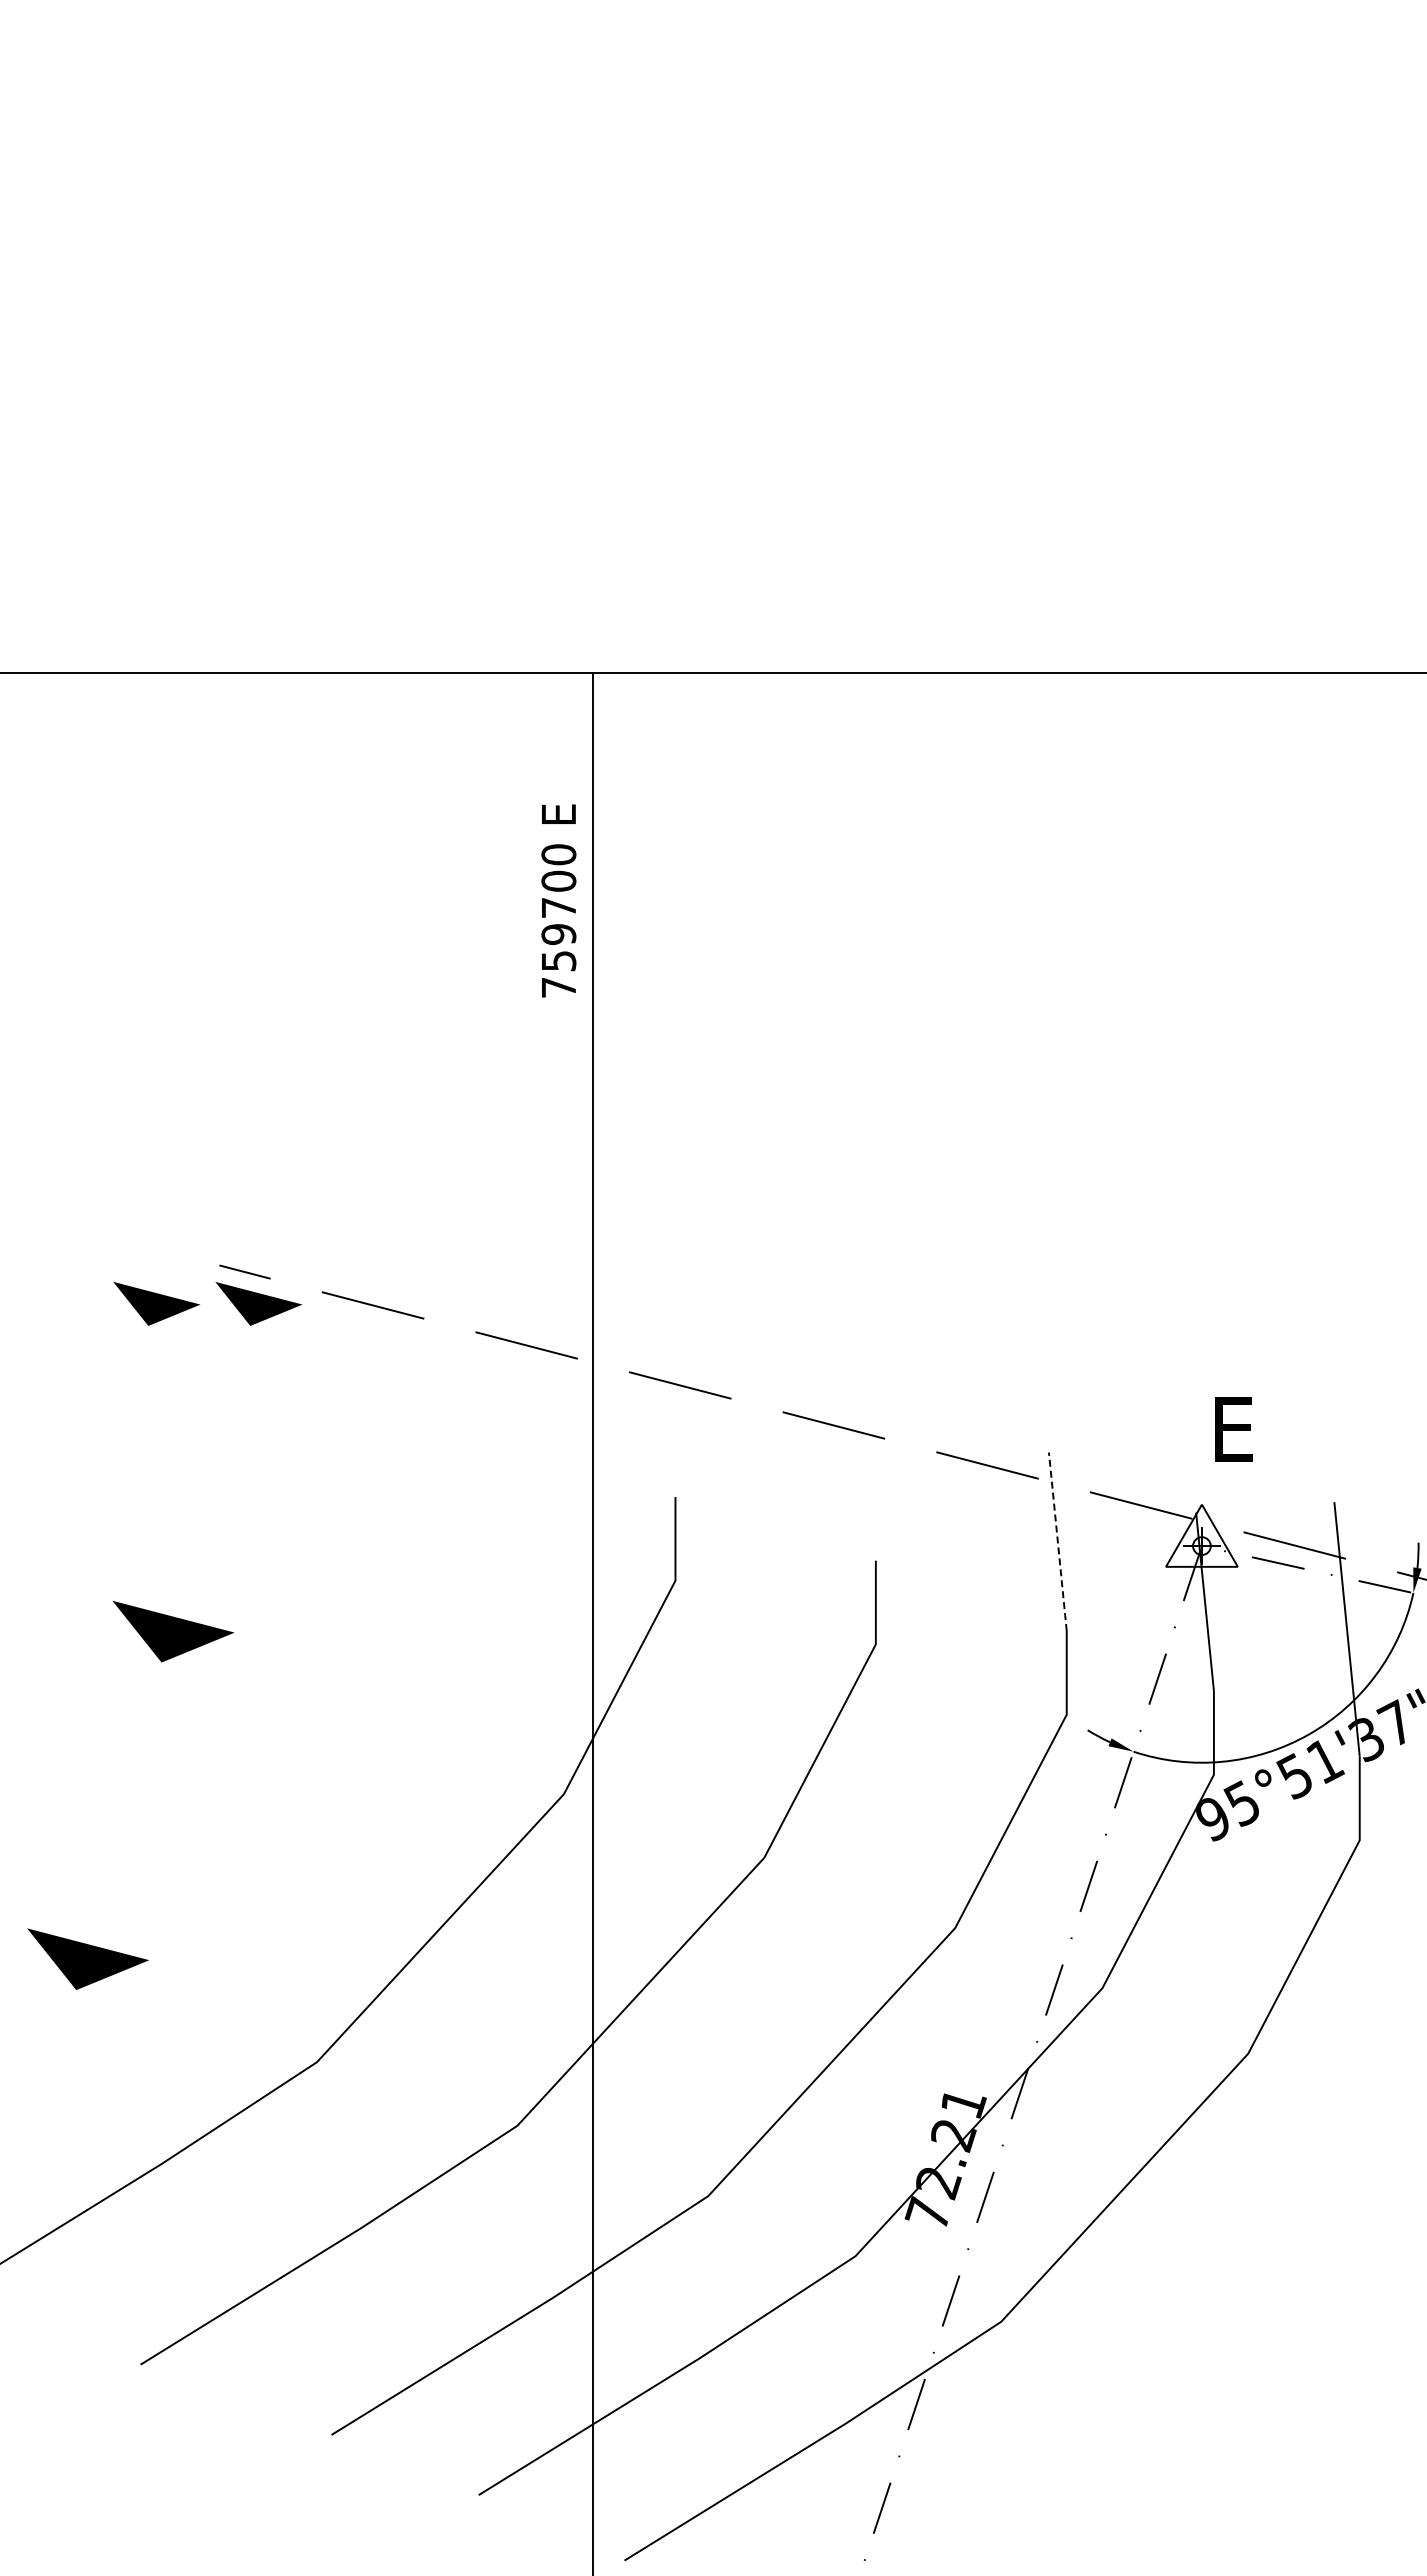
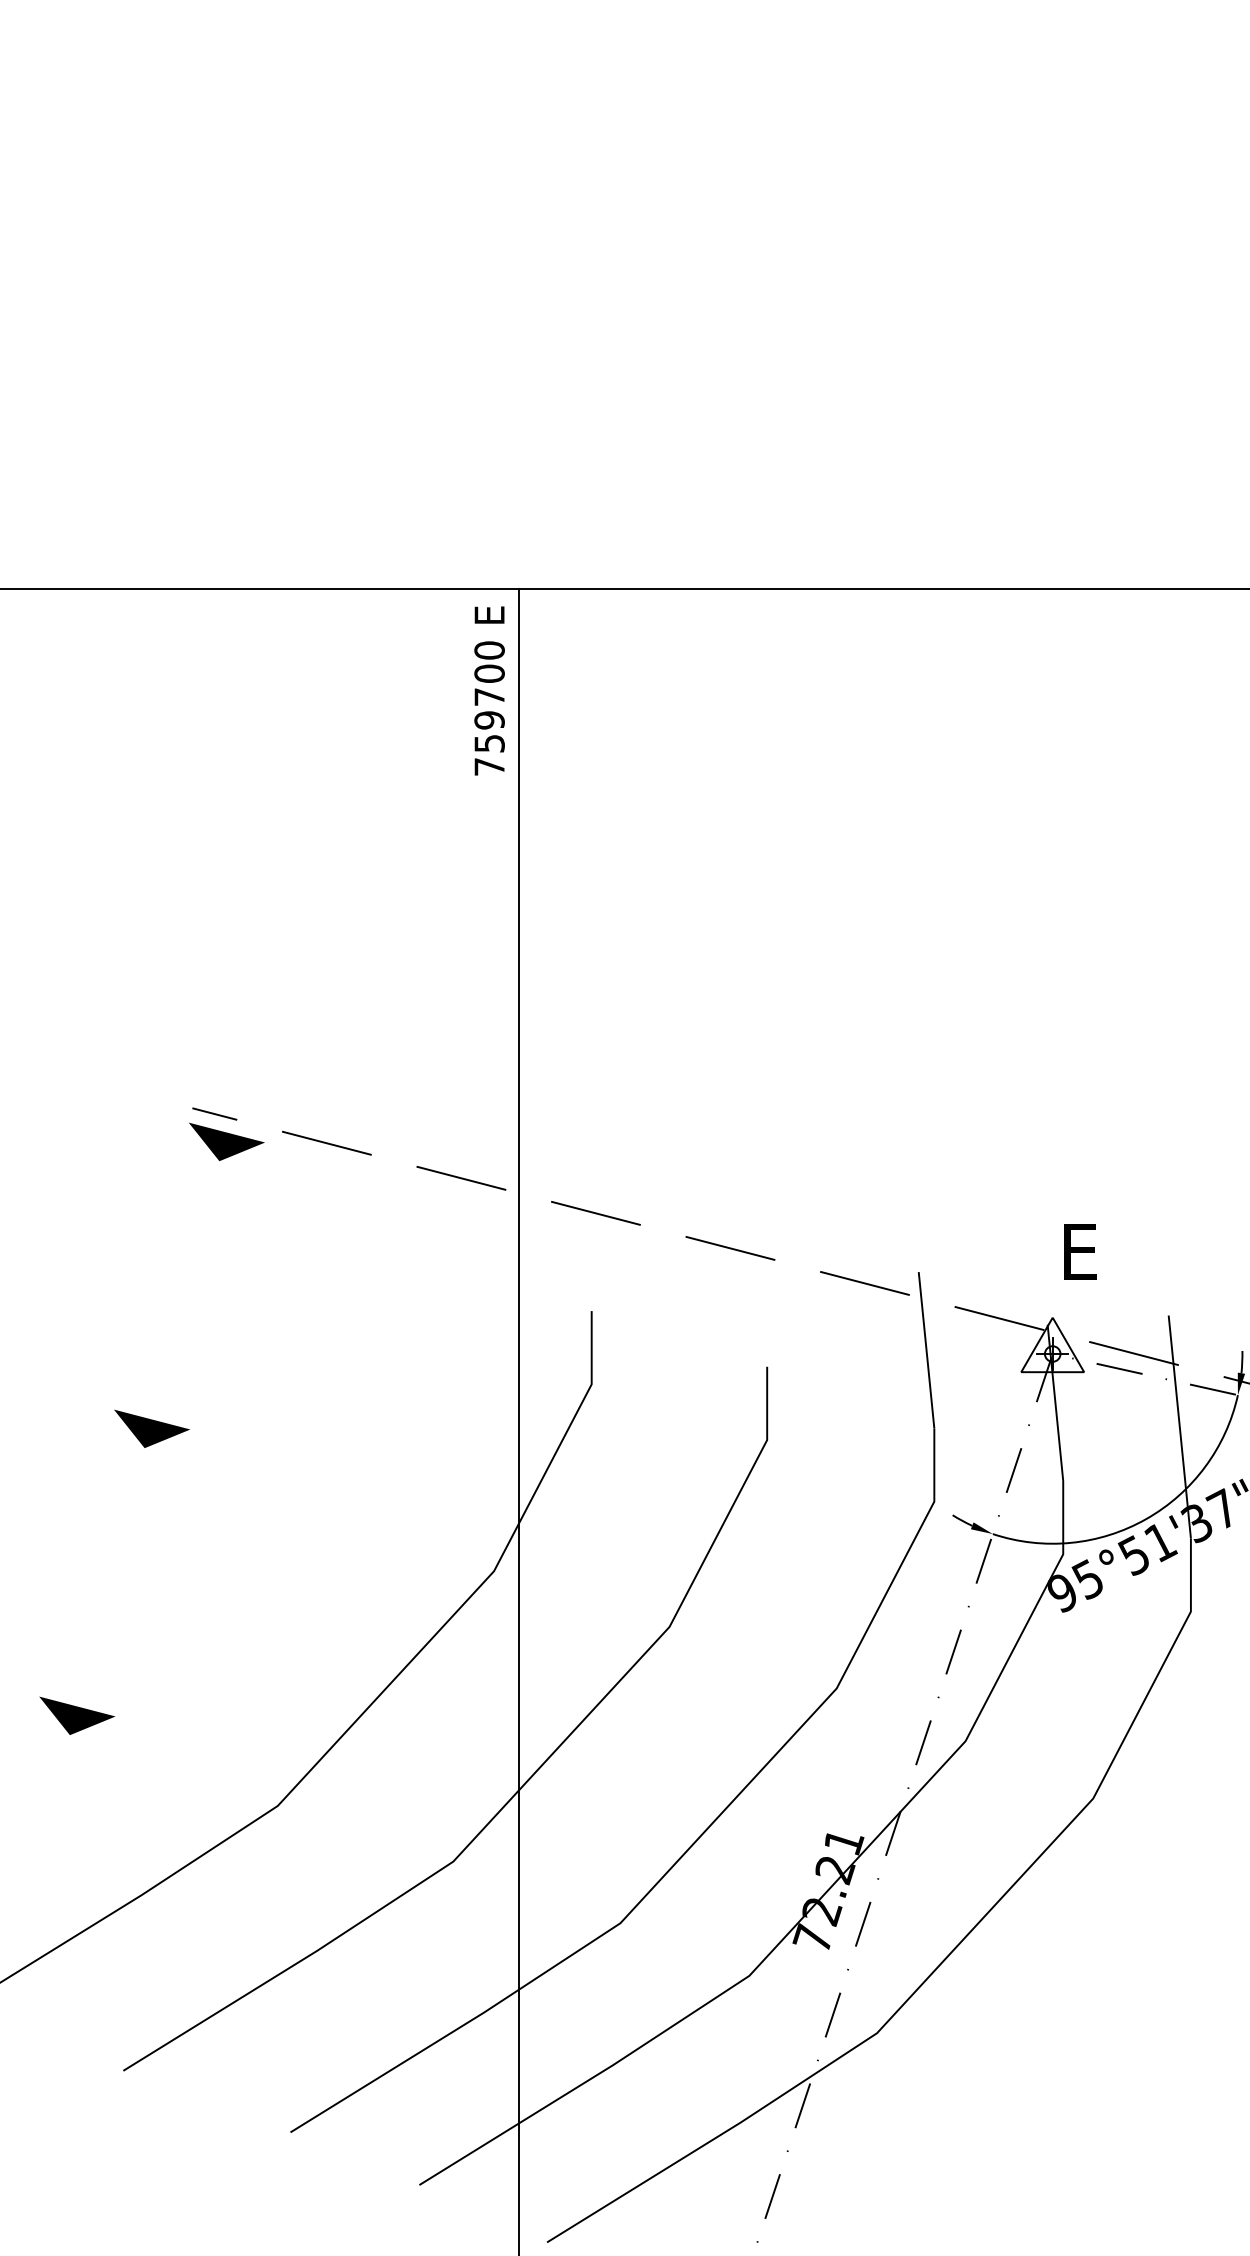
text: (558, 900) -> (489, 690), moved
part: (156, 1303) -> (137, 1141), removed
line: (1057, 1541) -> (926, 1349), dashed -> solid
part: (173, 1631) -> (152, 1428), size x0.71
part: (87, 1959) -> (76, 1716), size x0.71

